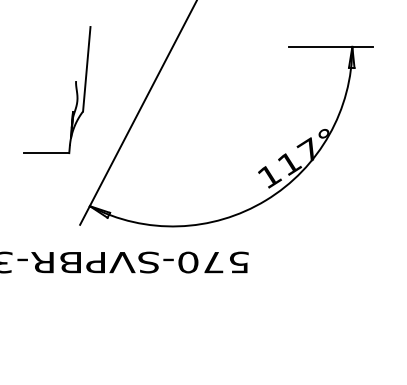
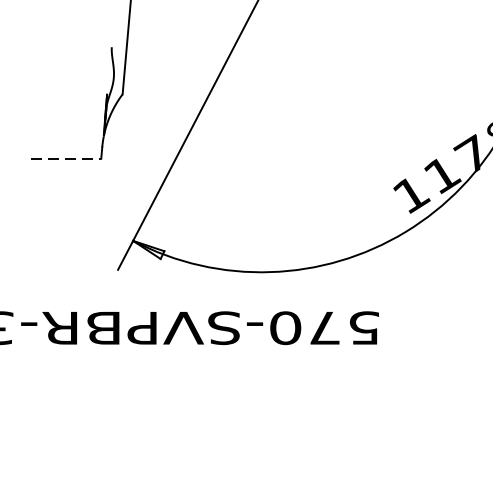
line: (46, 153) -> (66, 159), solid -> dashed

